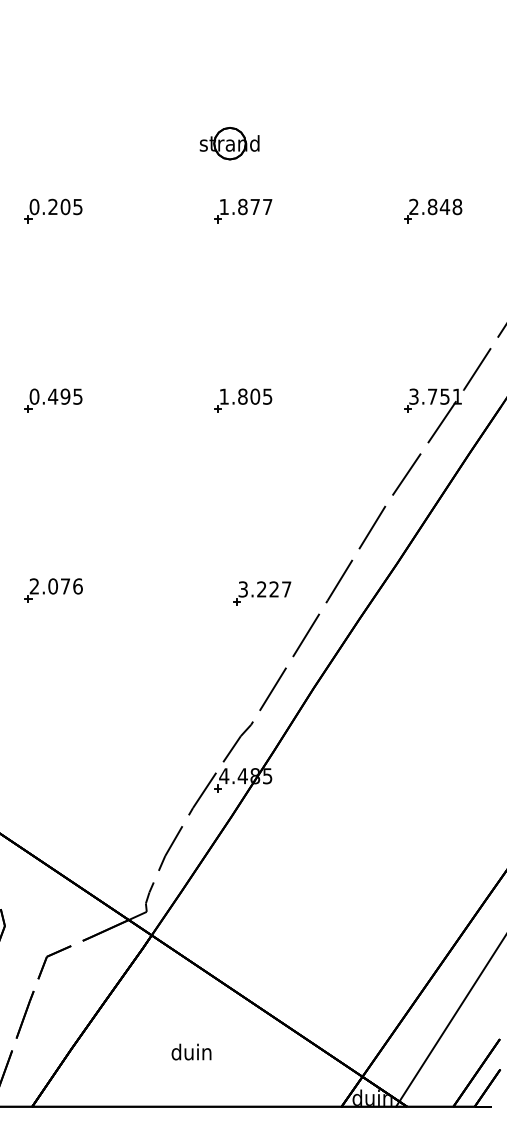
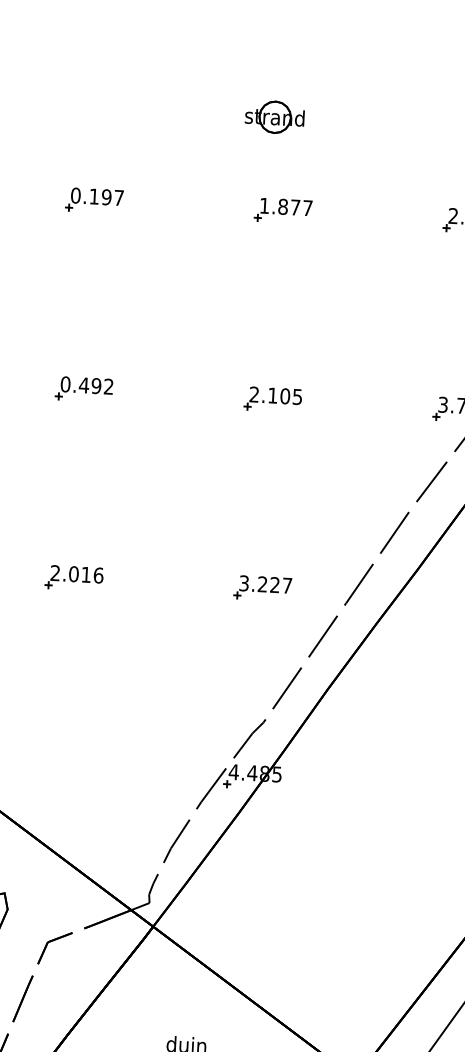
part: (229, 143) -> (274, 117), moved
text: (65, 206) -> (106, 196), 0.205 -> 0.197
text: (77, 396) -> (108, 386), 0.495 -> 0.492
text: (233, 396) -> (263, 394), 1.805 -> 2.105
text: (65, 586) -> (86, 574), 2.076 -> 2.016
part: (262, 593) -> (263, 588), moved

